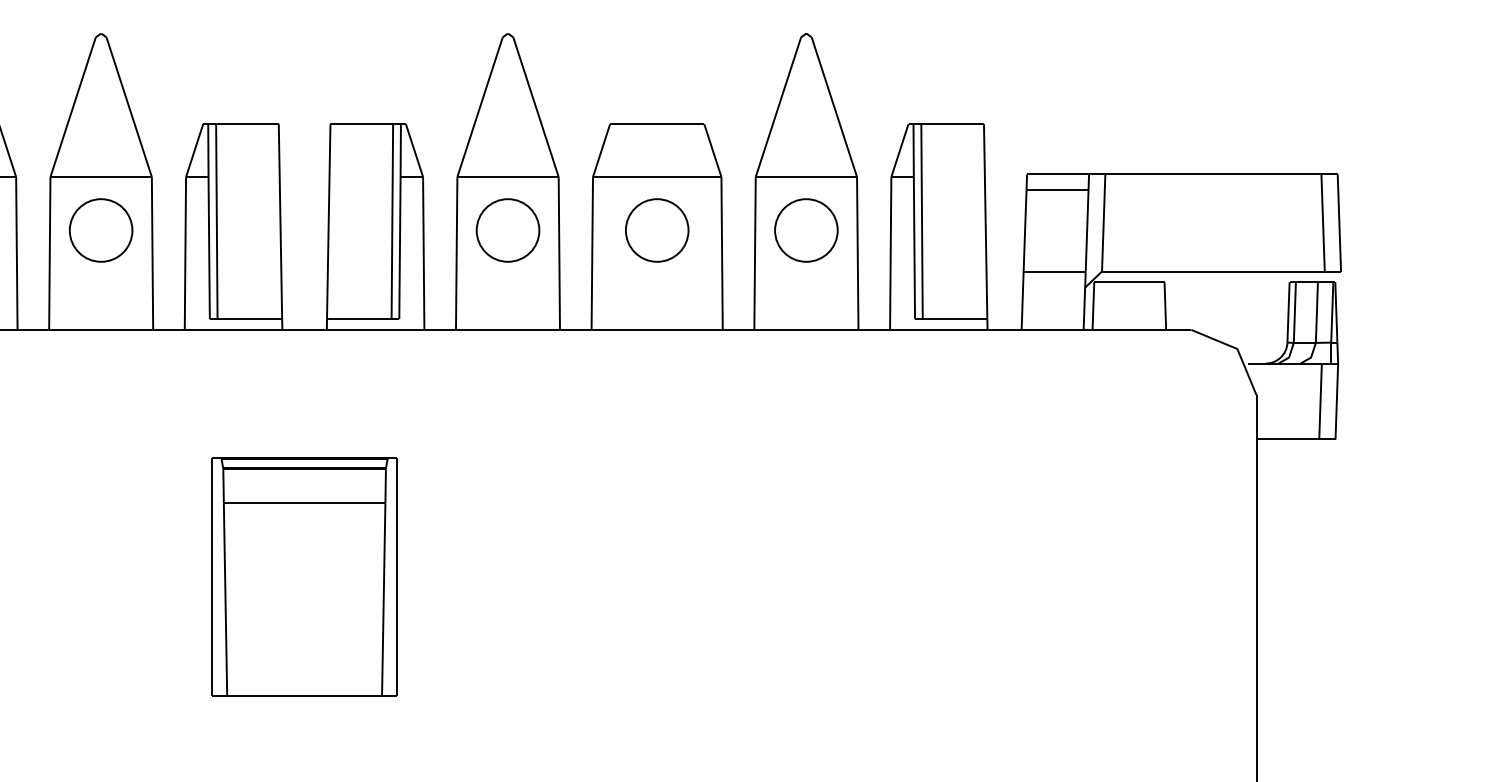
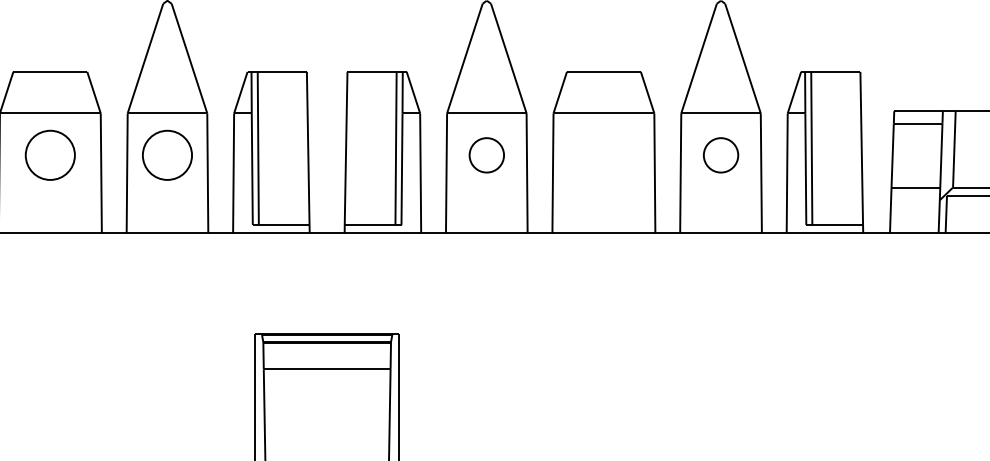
part: (507, 230) -> (486, 155), size x0.7
part: (657, 230) -> (604, 155), removed
part: (806, 230) -> (721, 155), size x0.7

